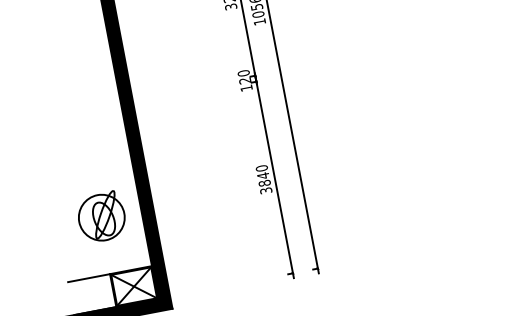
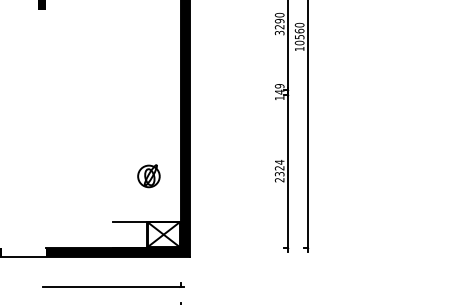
text: (244, 77) -> (279, 89), 120 -> 149
text: (263, 178) -> (279, 170), 3840 -> 2324
part: (101, 216) -> (148, 175), size x0.6

